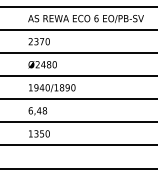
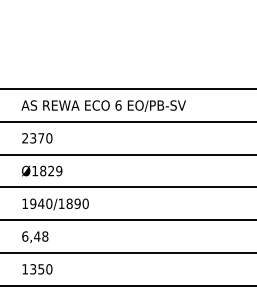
text: (46, 64) -> (47, 170), Ø2480 -> Ø1829

